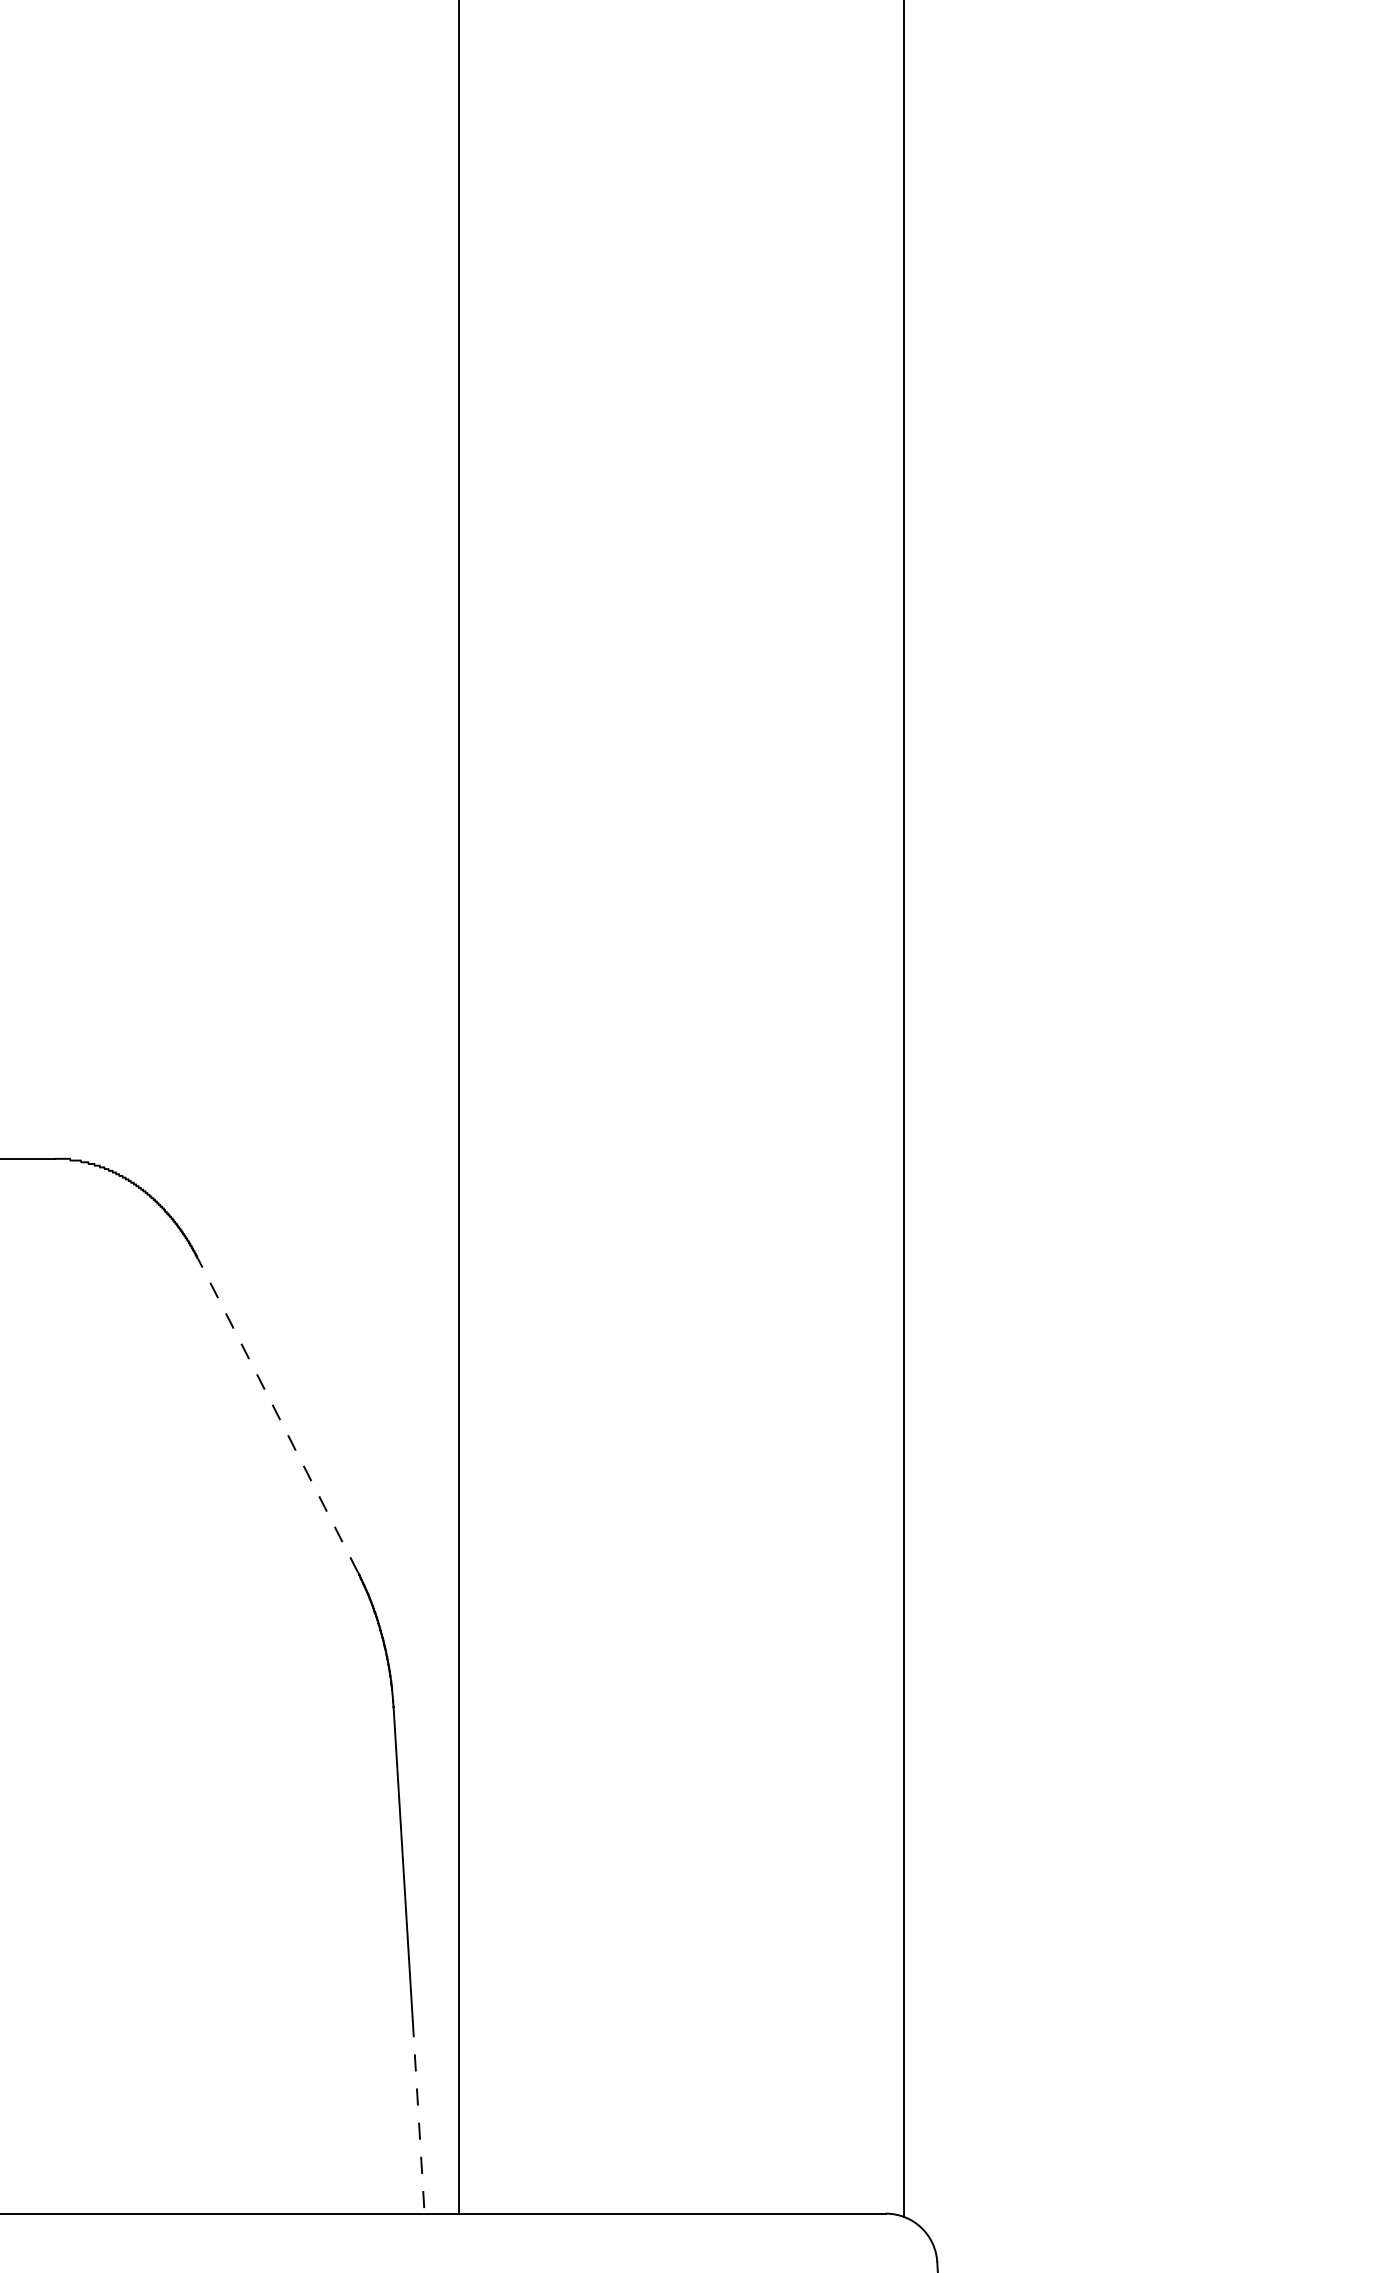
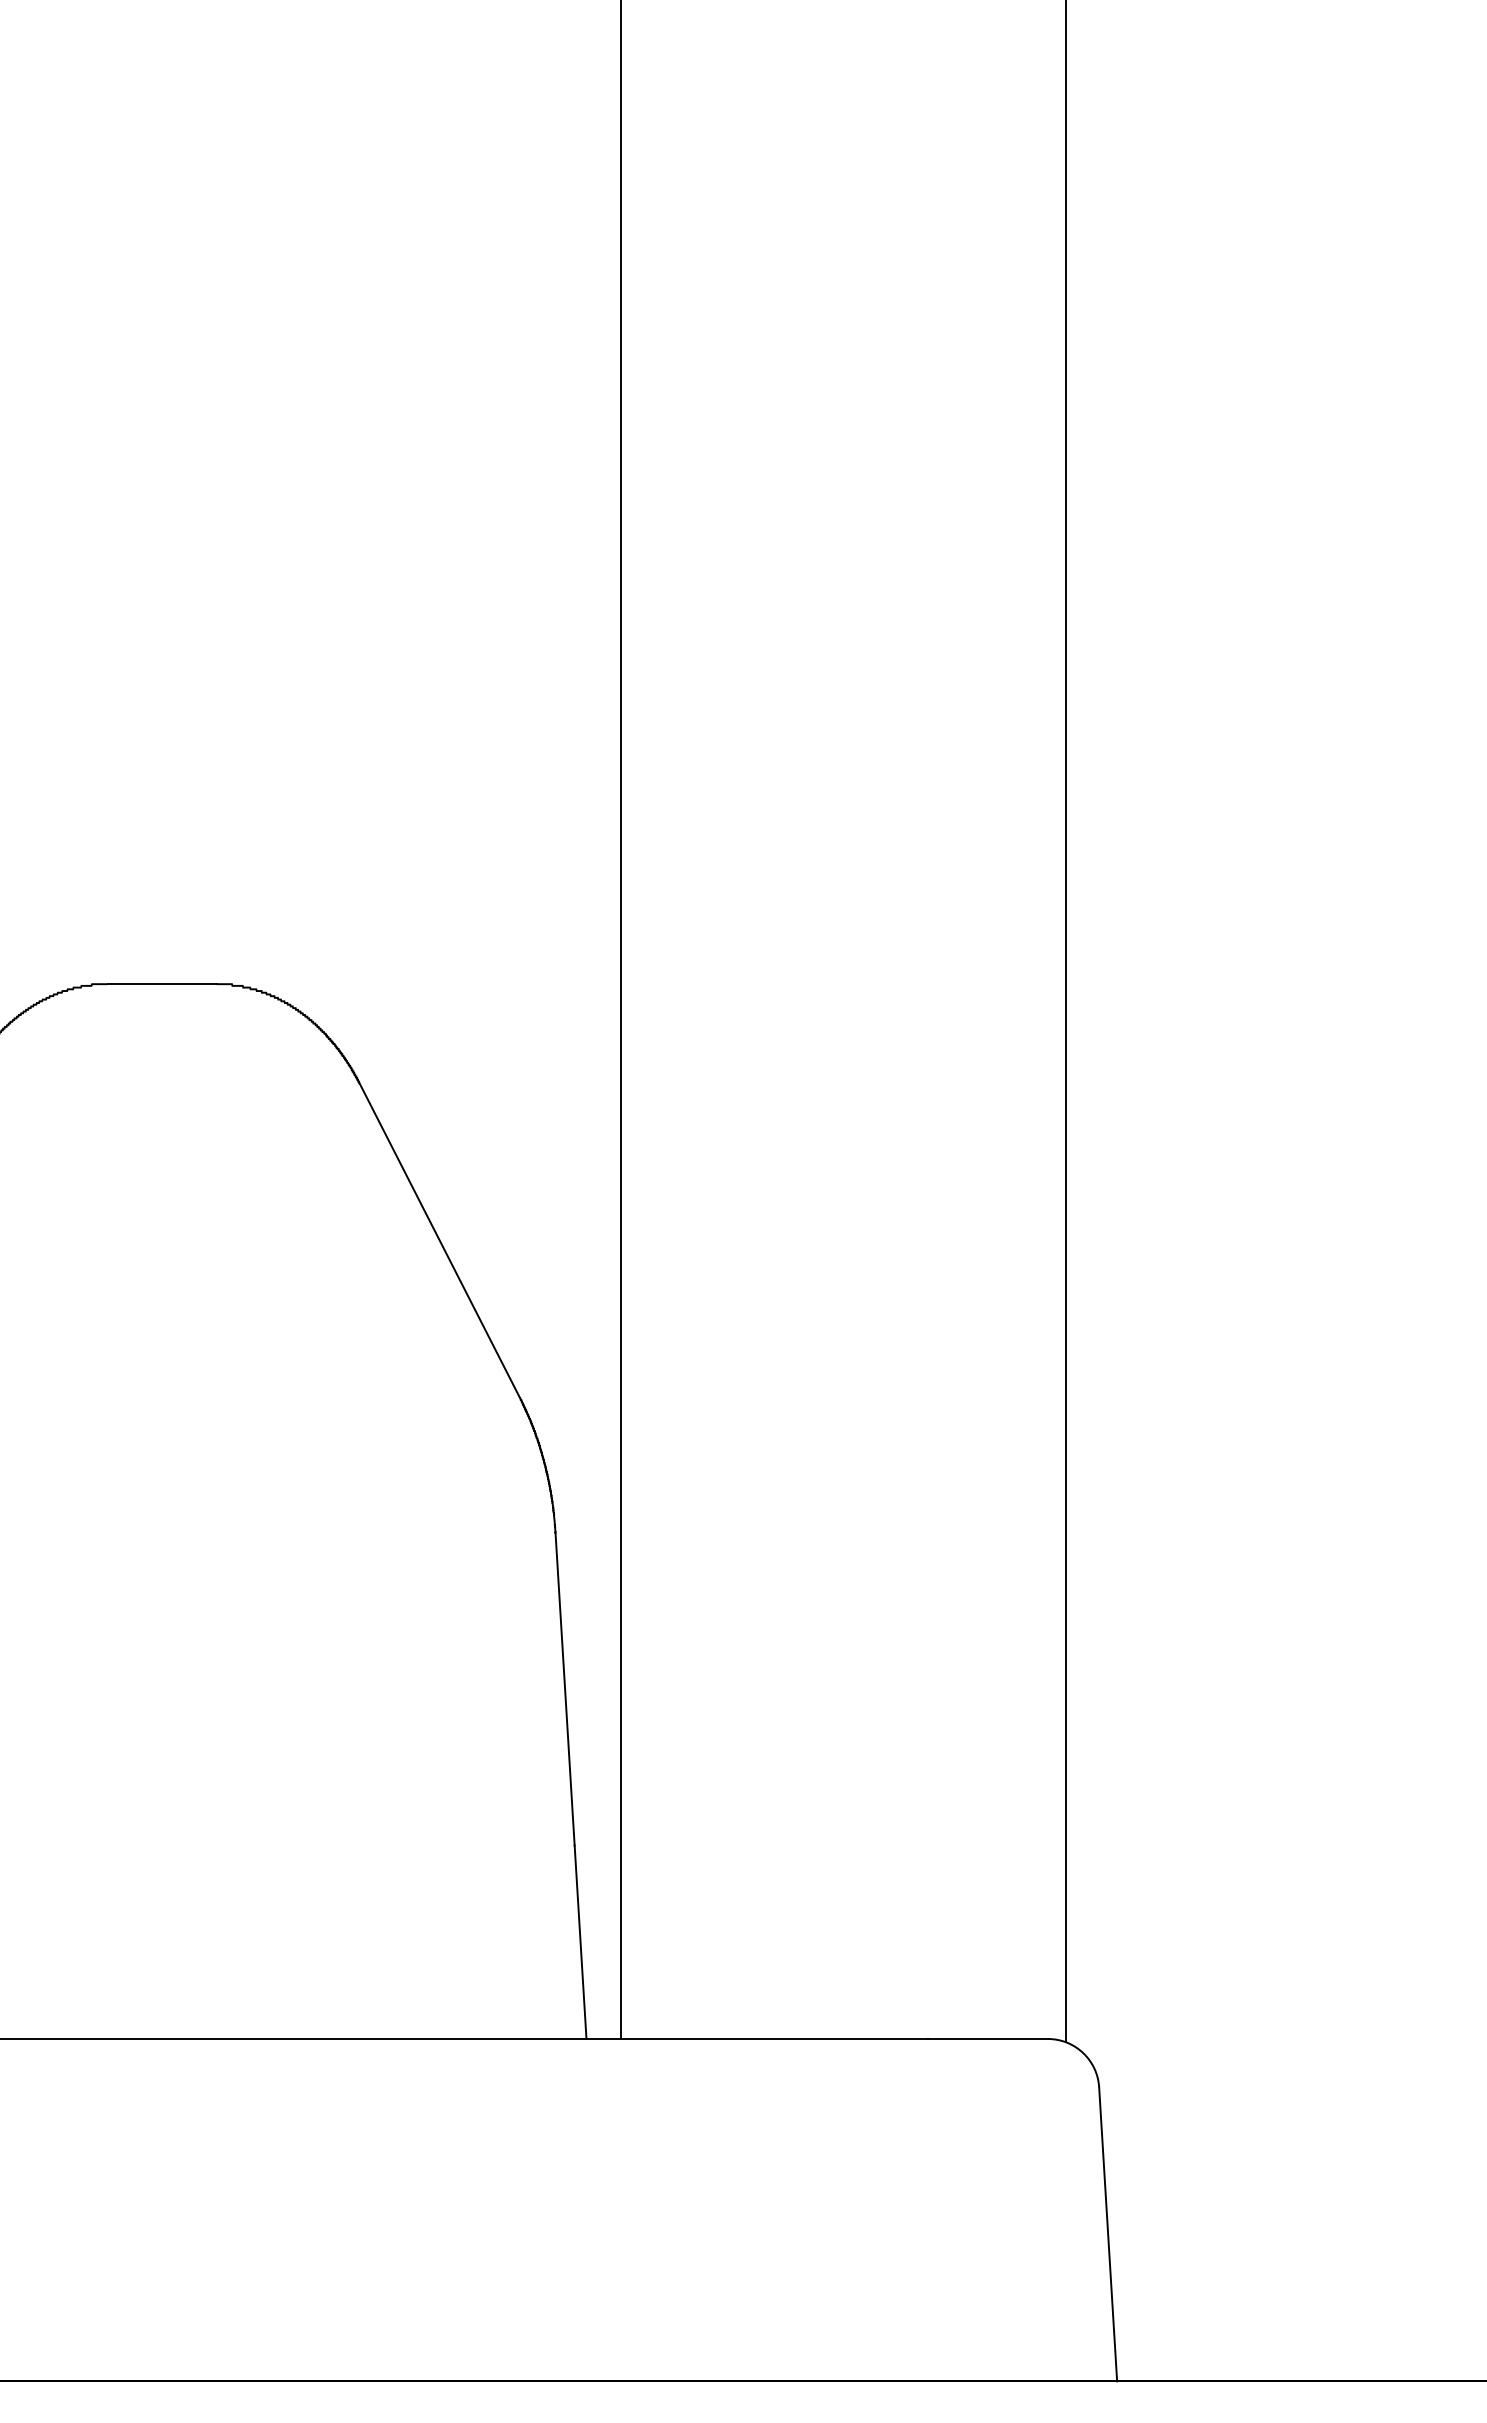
line: (277, 1415) -> (439, 1240), dashed -> solid
line: (418, 2117) -> (580, 1942), dashed -> solid

